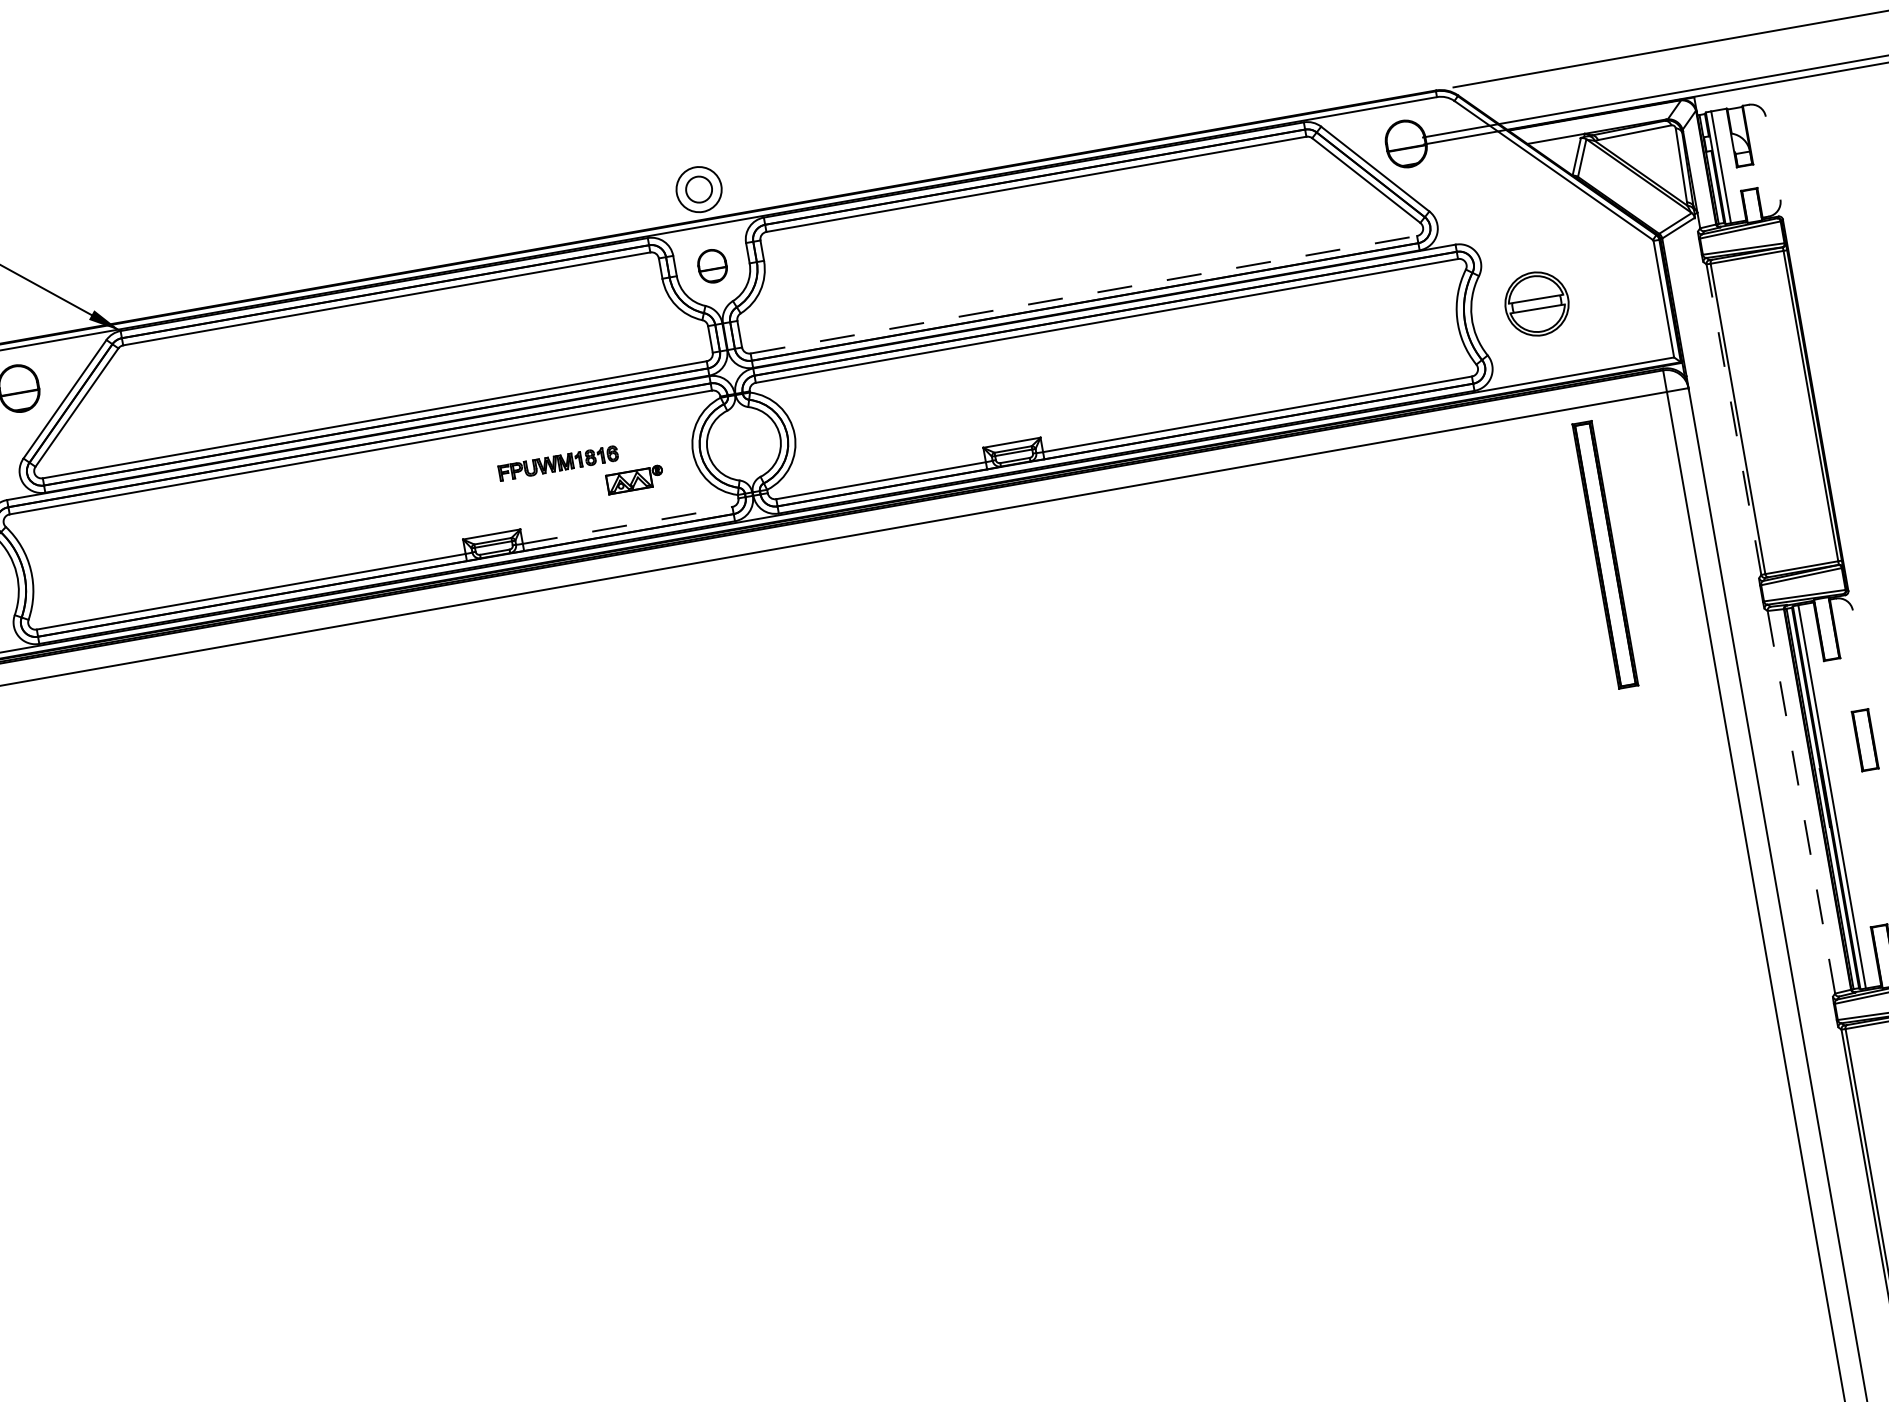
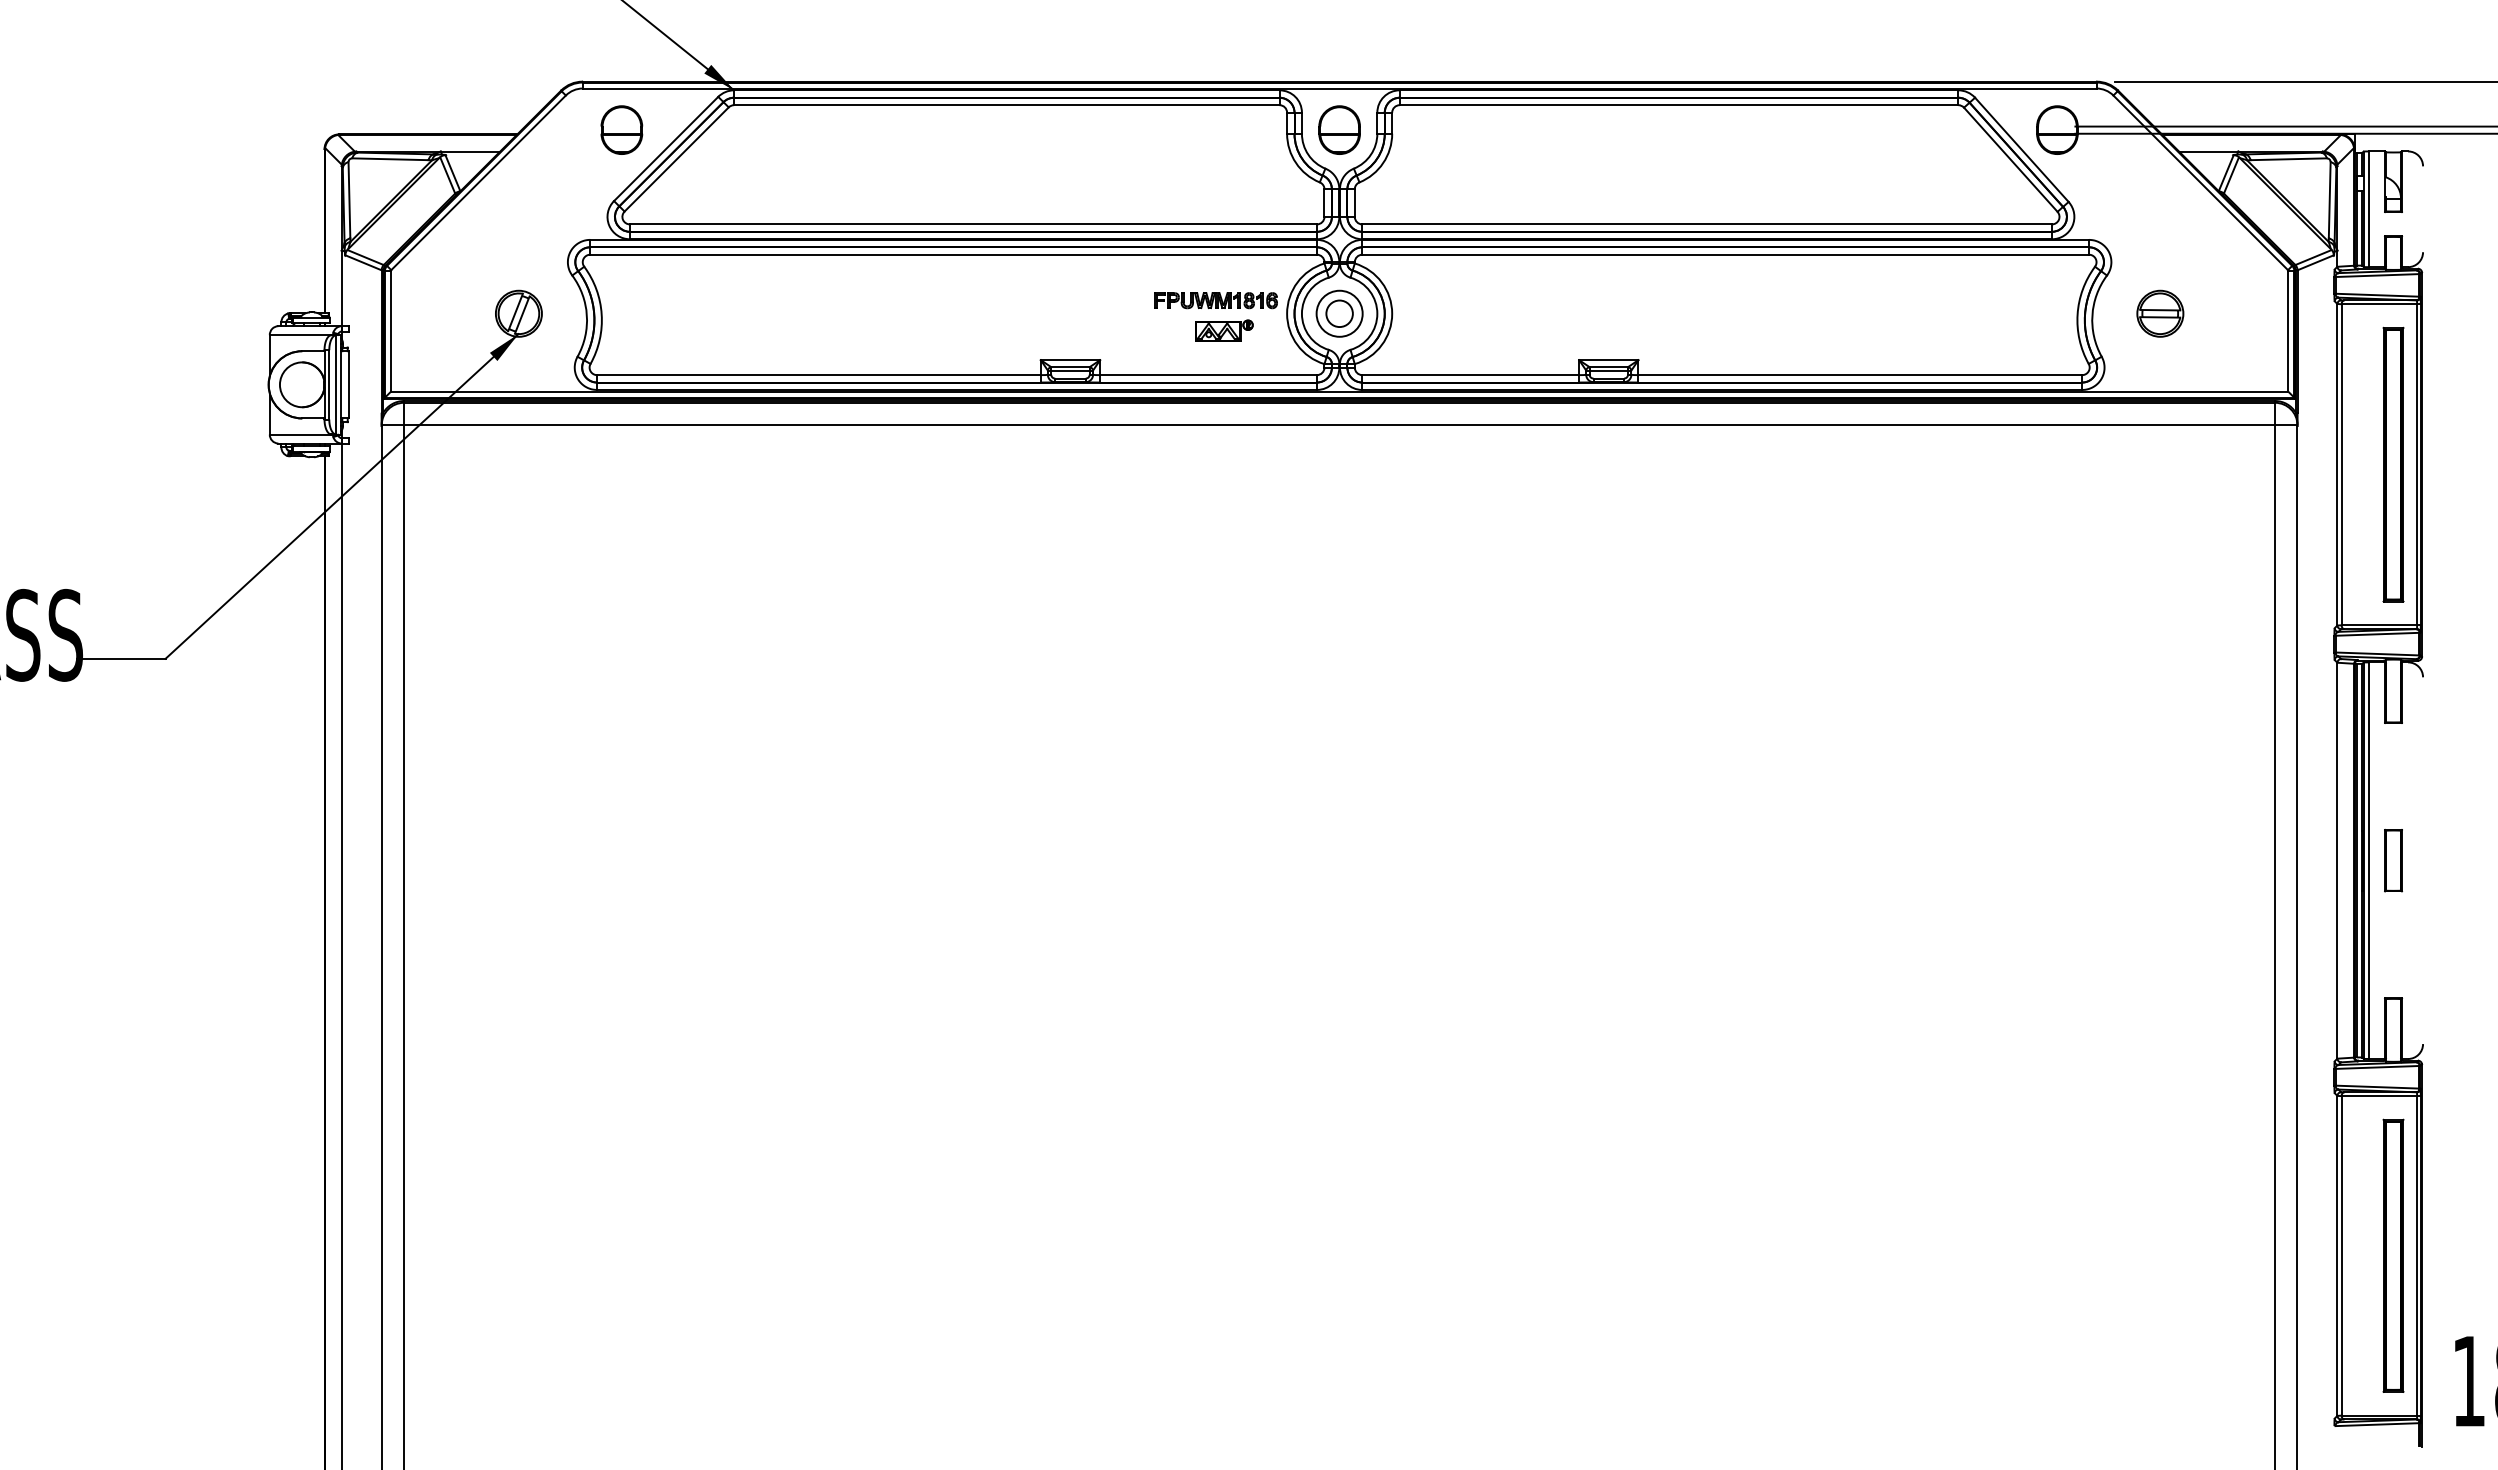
part: (698, 189) -> (1339, 313), moved
part: (712, 265) -> (1339, 129), size x1.43
line: (1084, 294) -> (1707, 224), dashed -> solid
part: (1537, 303) -> (2160, 313), size x0.71
line: (1733, 419) -> (2337, 464), dashed -> solid
part: (557, 463) -> (1215, 300), moved
line: (628, 525) -> (1209, 375), dashed -> solid
part: (1605, 554) -> (2393, 464), moved
part: (1865, 740) -> (2393, 860), moved
line: (1801, 802) -> (2337, 860), dashed -> solid

